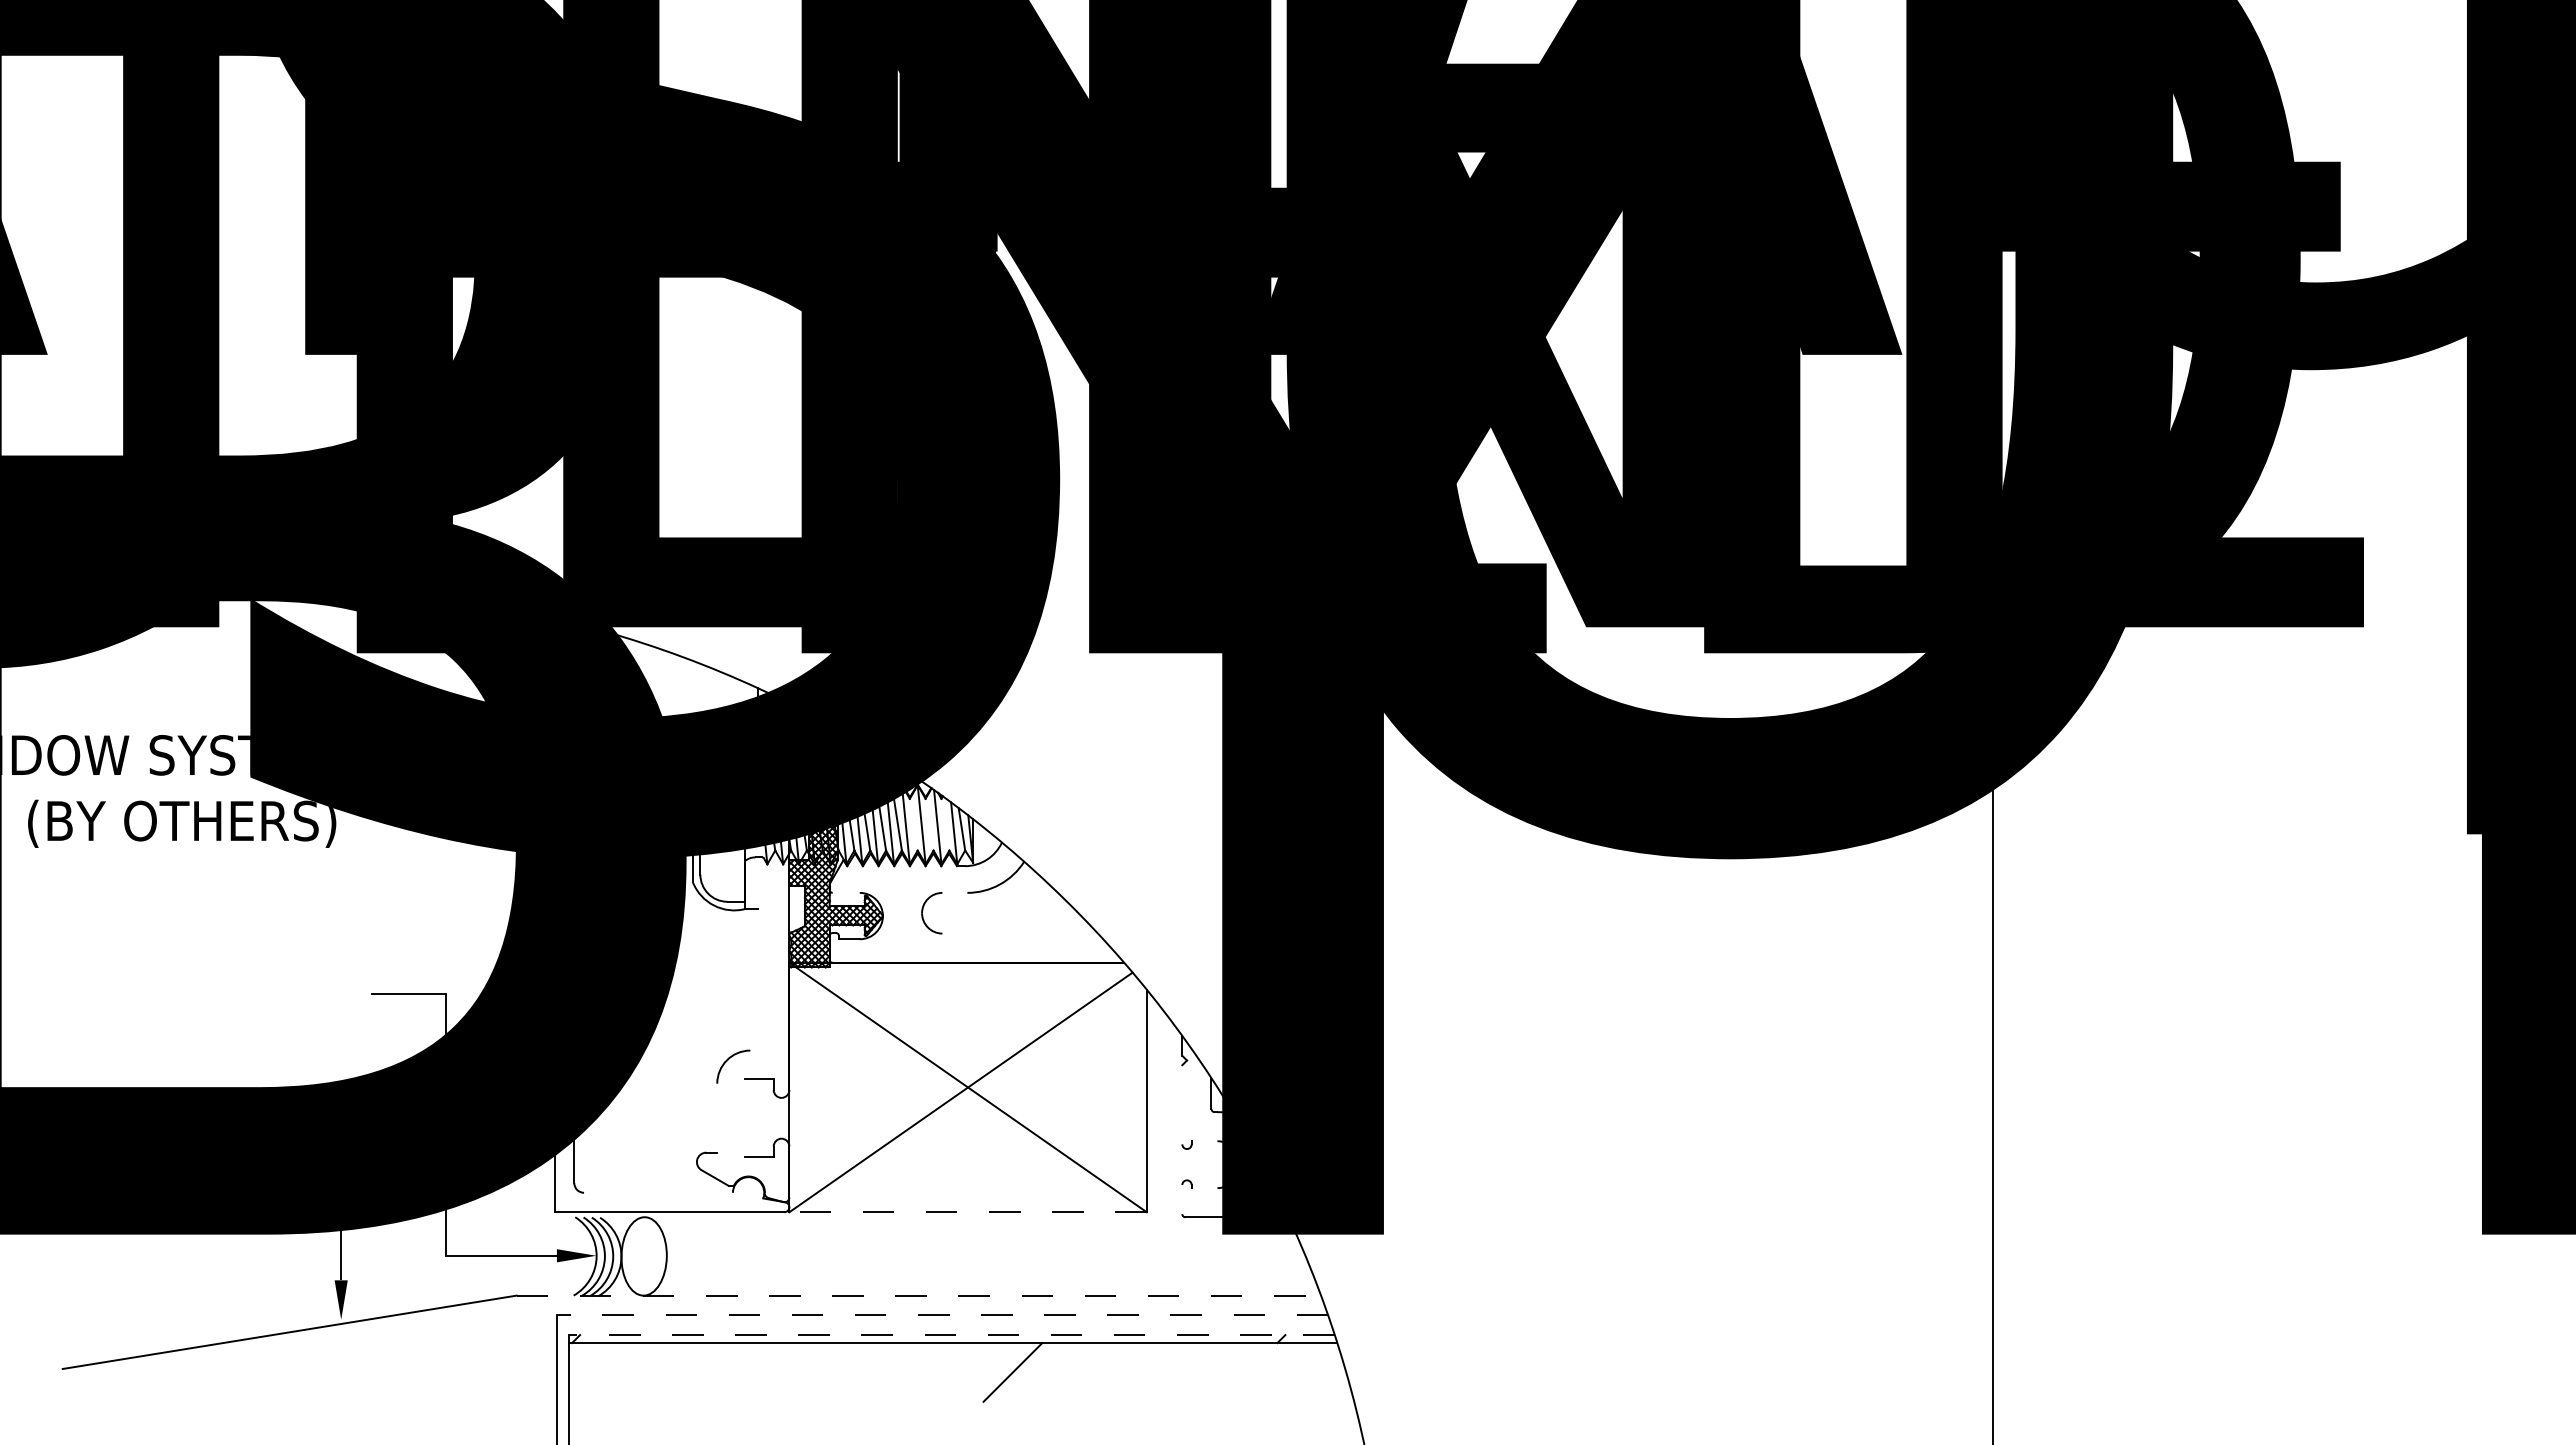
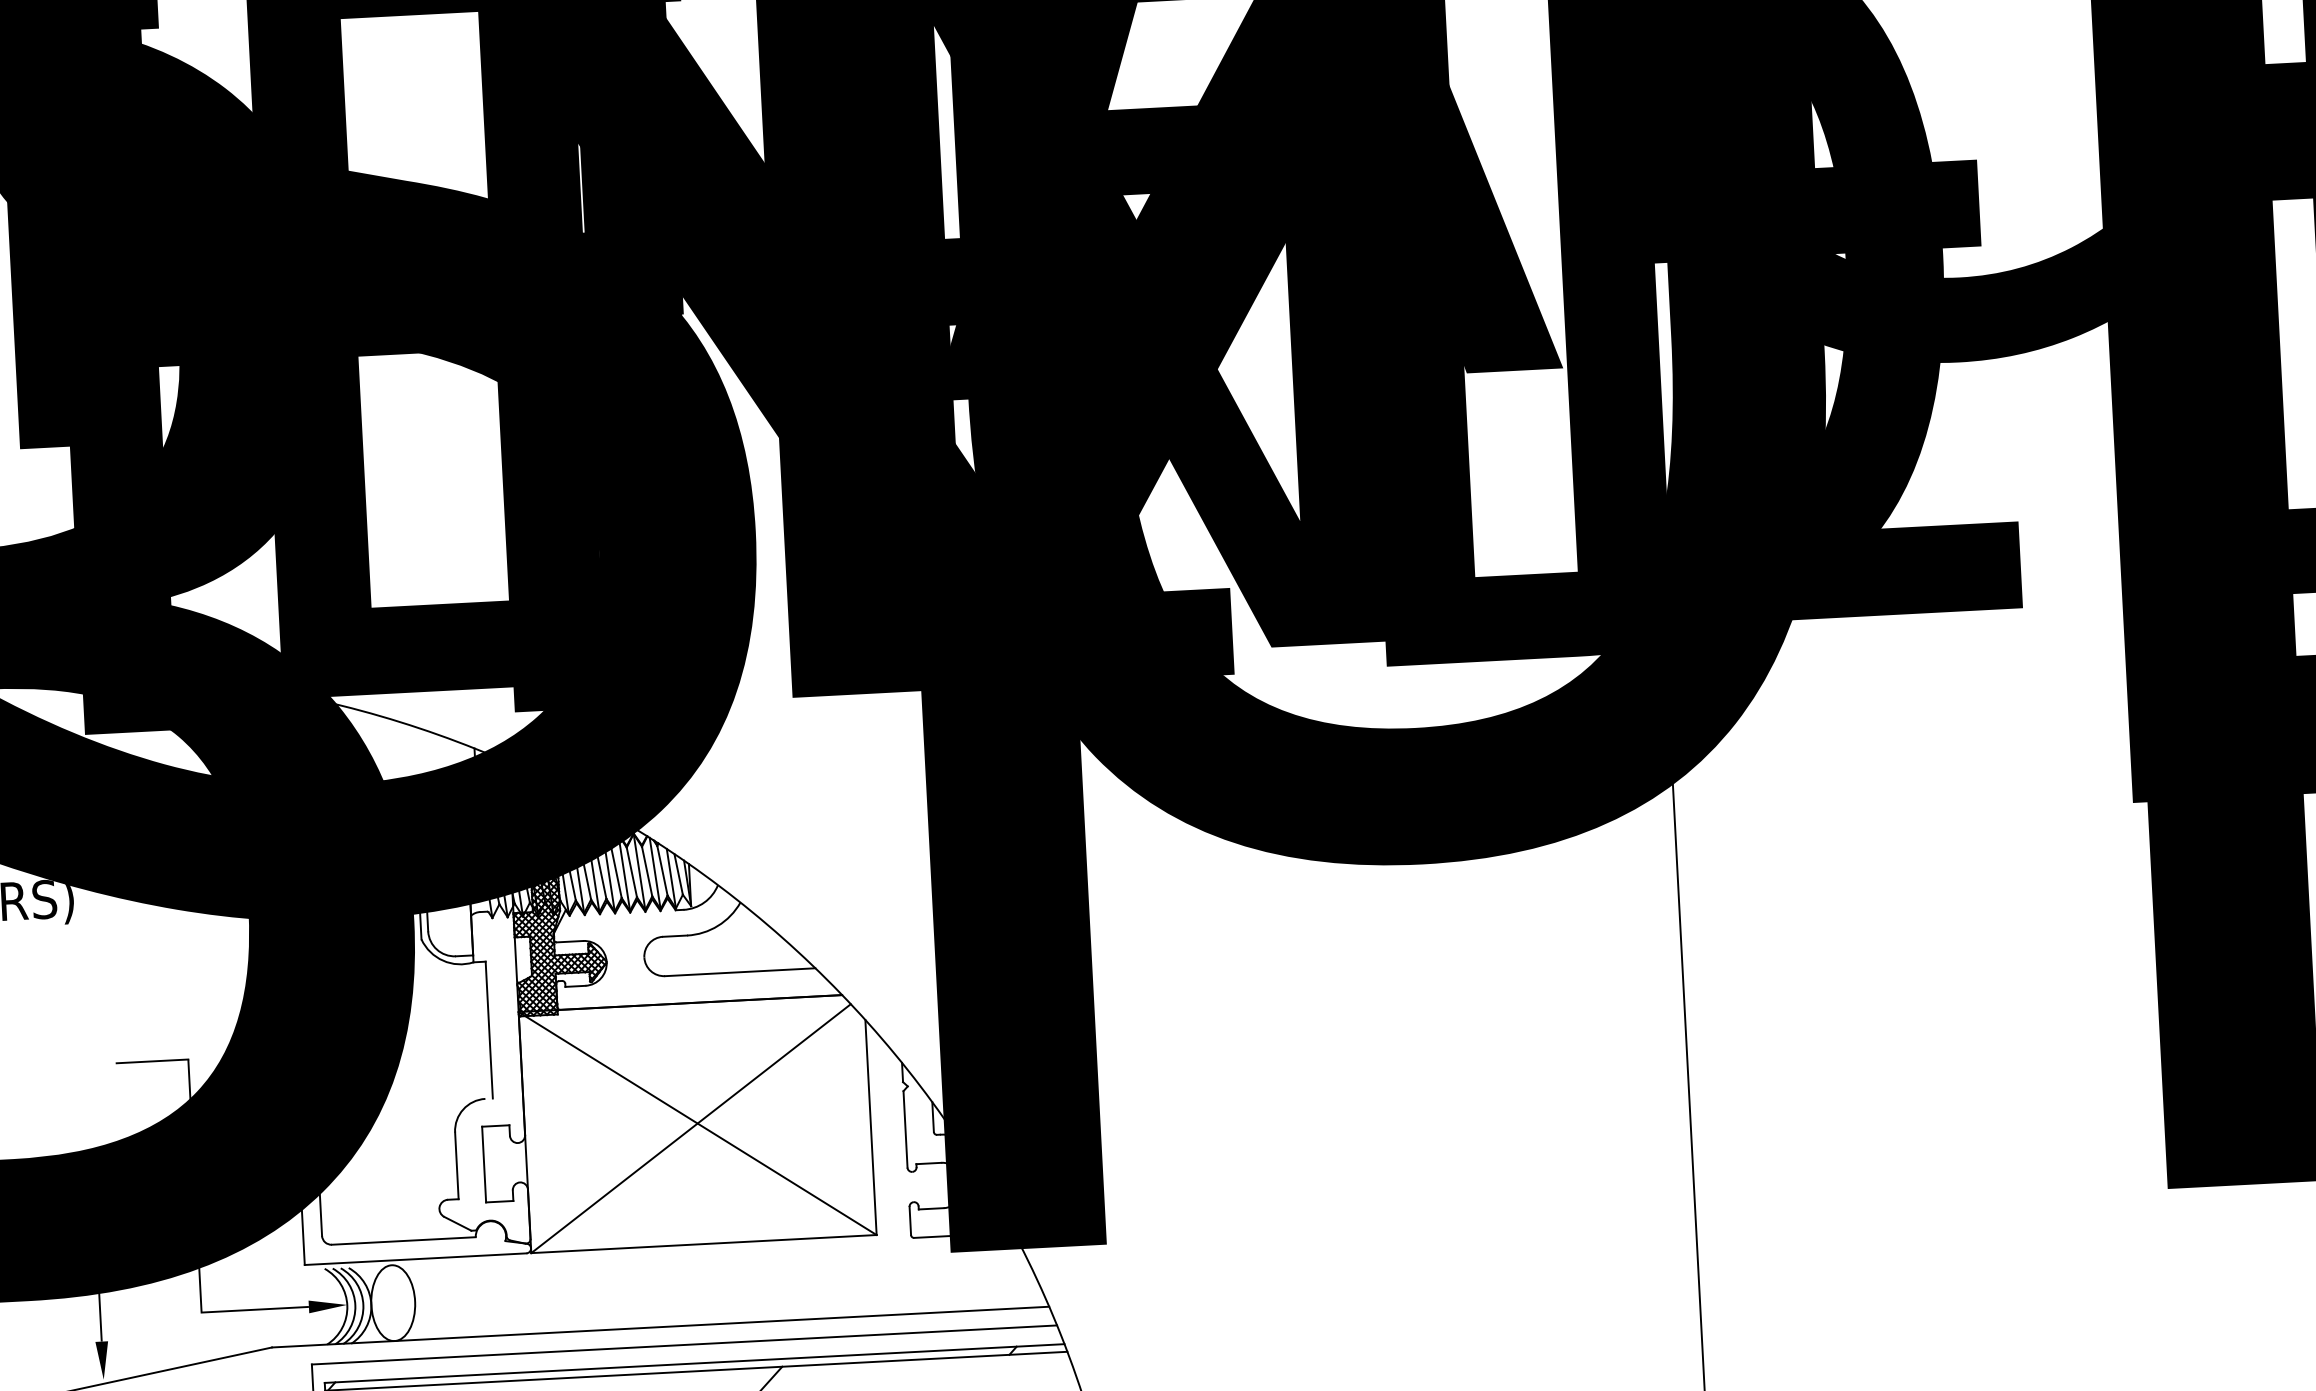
line: (913, 824) -> (631, 872), added
line: (929, 824) -> (647, 871), added
line: (945, 824) -> (662, 870), added
line: (845, 892) -> (569, 941), added
line: (954, 892) -> (674, 935), added
line: (1019, 933) -> (739, 972), added
line: (758, 979) -> (489, 1029), added
line: (1182, 1104) -> (905, 1129), added
line: (717, 1117) -> (457, 1165), added
line: (745, 1118) -> (484, 1164), added
line: (1204, 1141) -> (928, 1163), added
line: (1204, 1188) -> (931, 1209), added
line: (658, 1192) -> (403, 1240), added
line: (1182, 1199) -> (910, 1220), added
line: (968, 1212) -> (704, 1244), dashed -> solid
line: (919, 1295) -> (661, 1326), dashed -> solid
line: (942, 1315) -> (684, 1345), dashed -> solid
line: (951, 1335) -> (694, 1363), dashed -> solid

